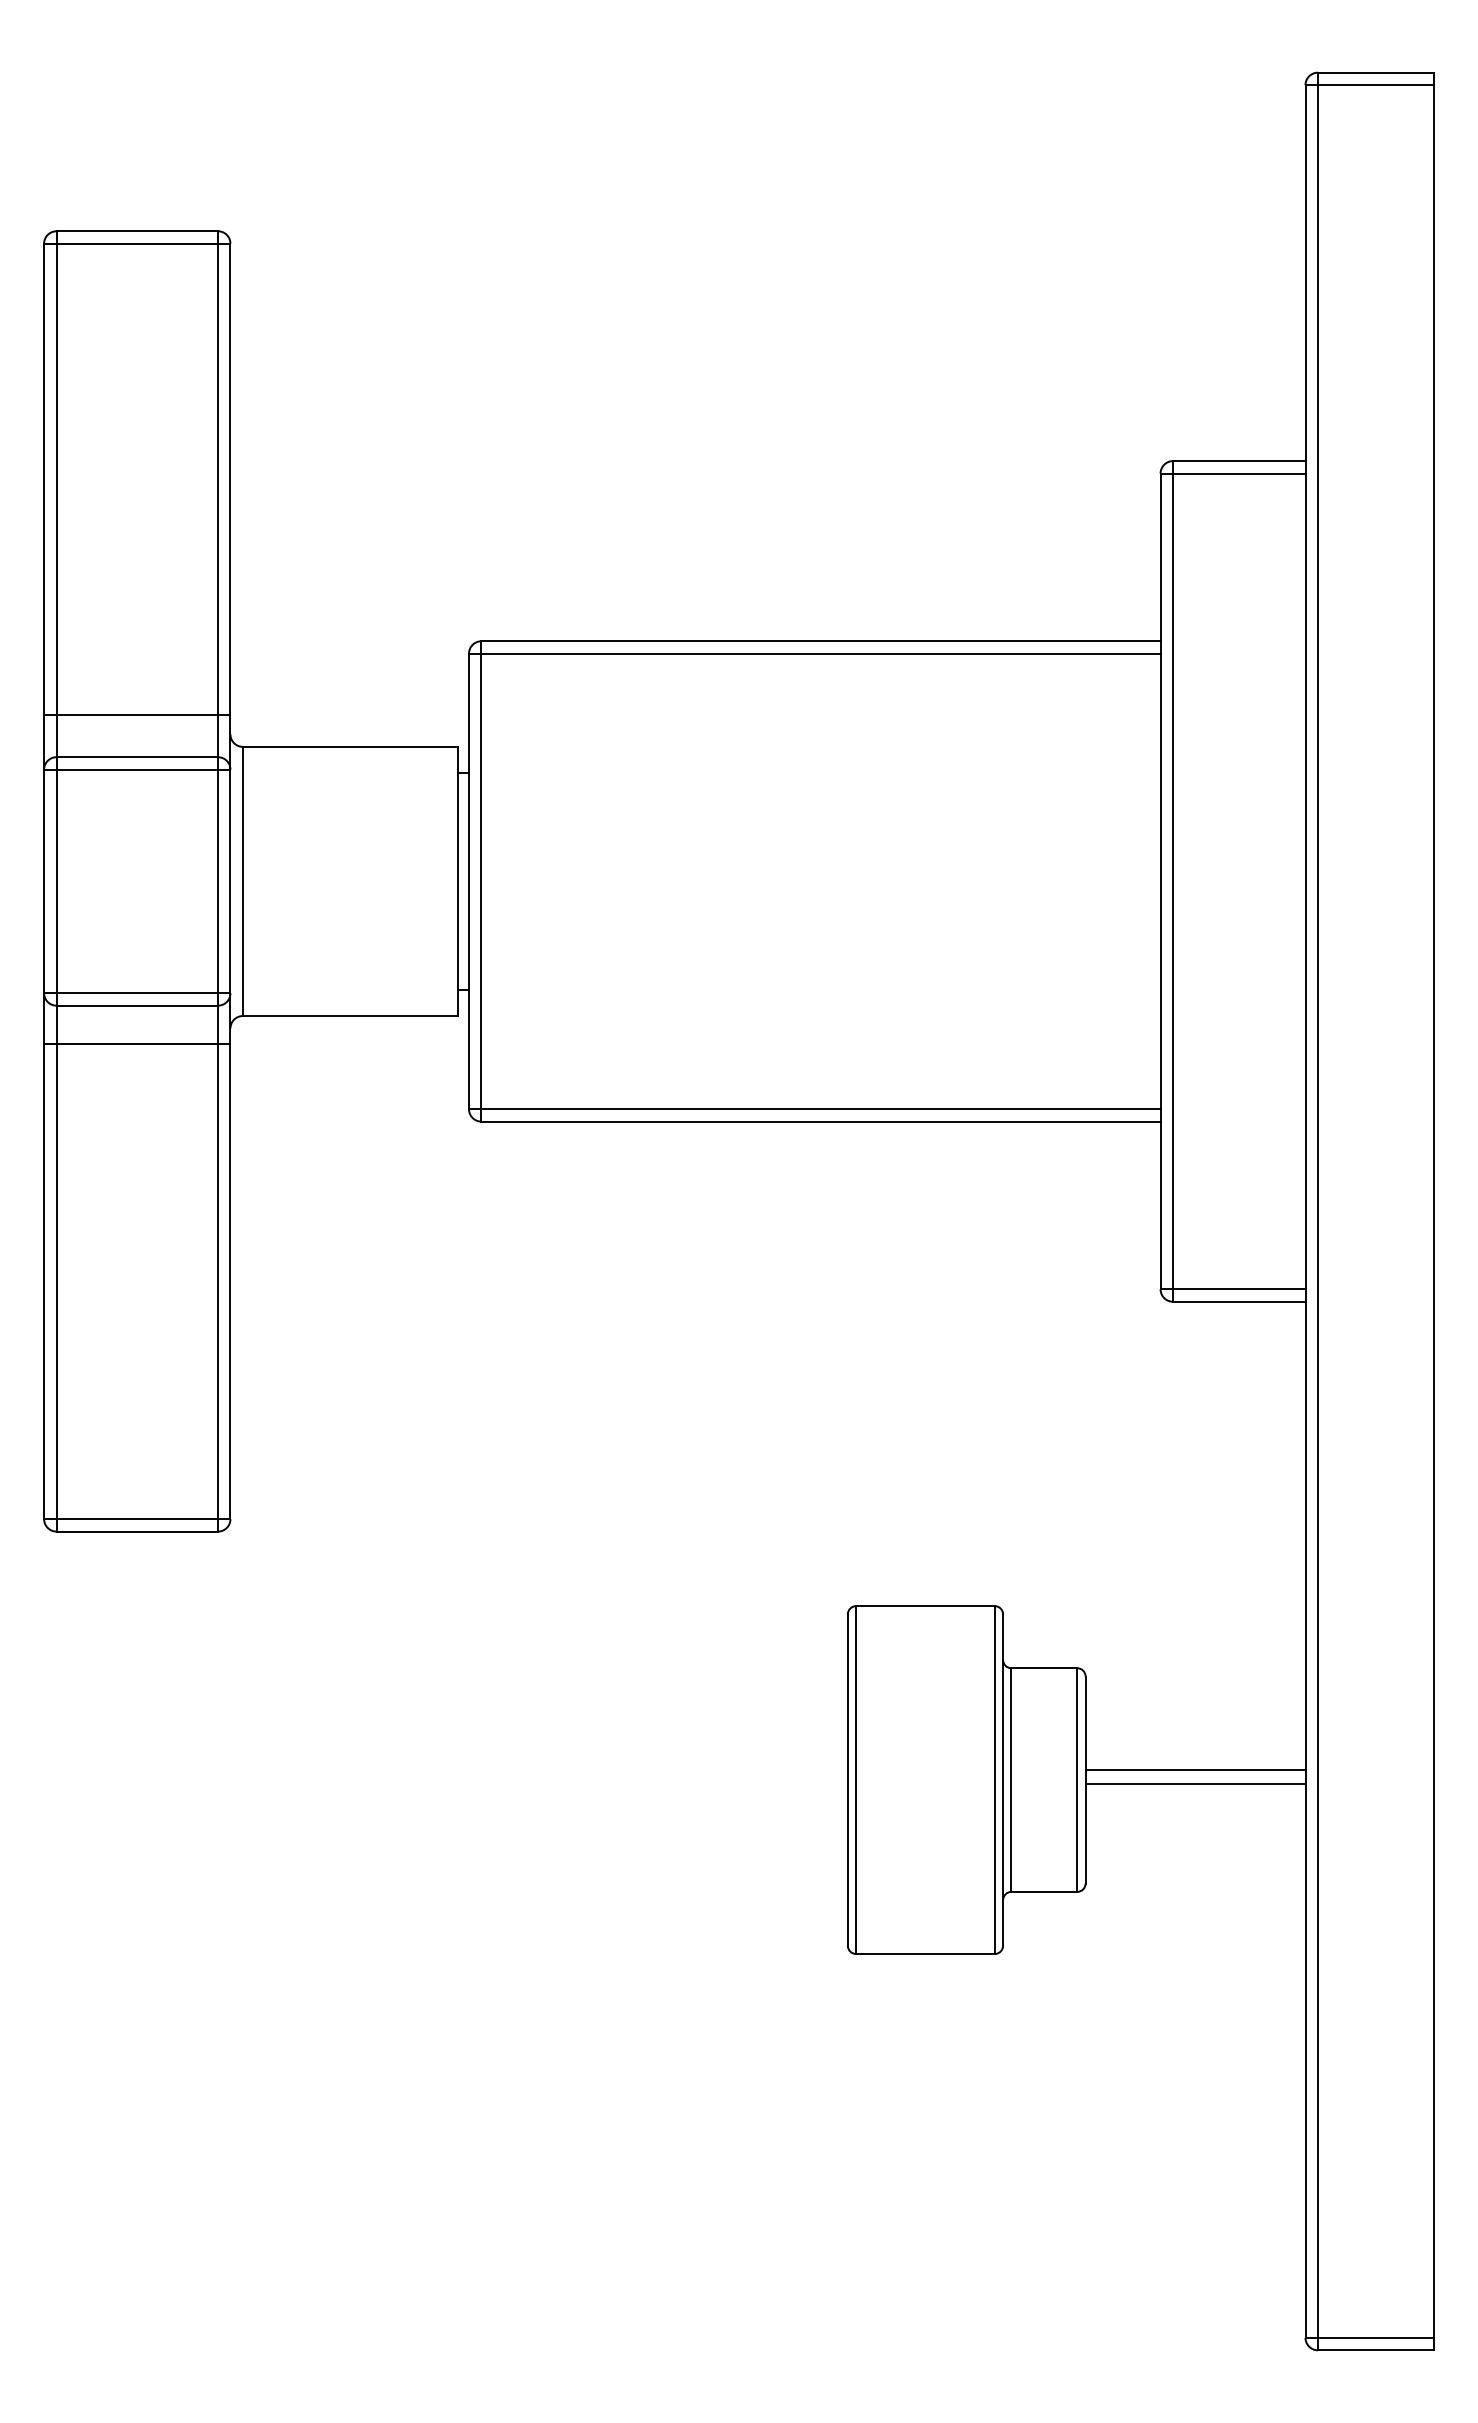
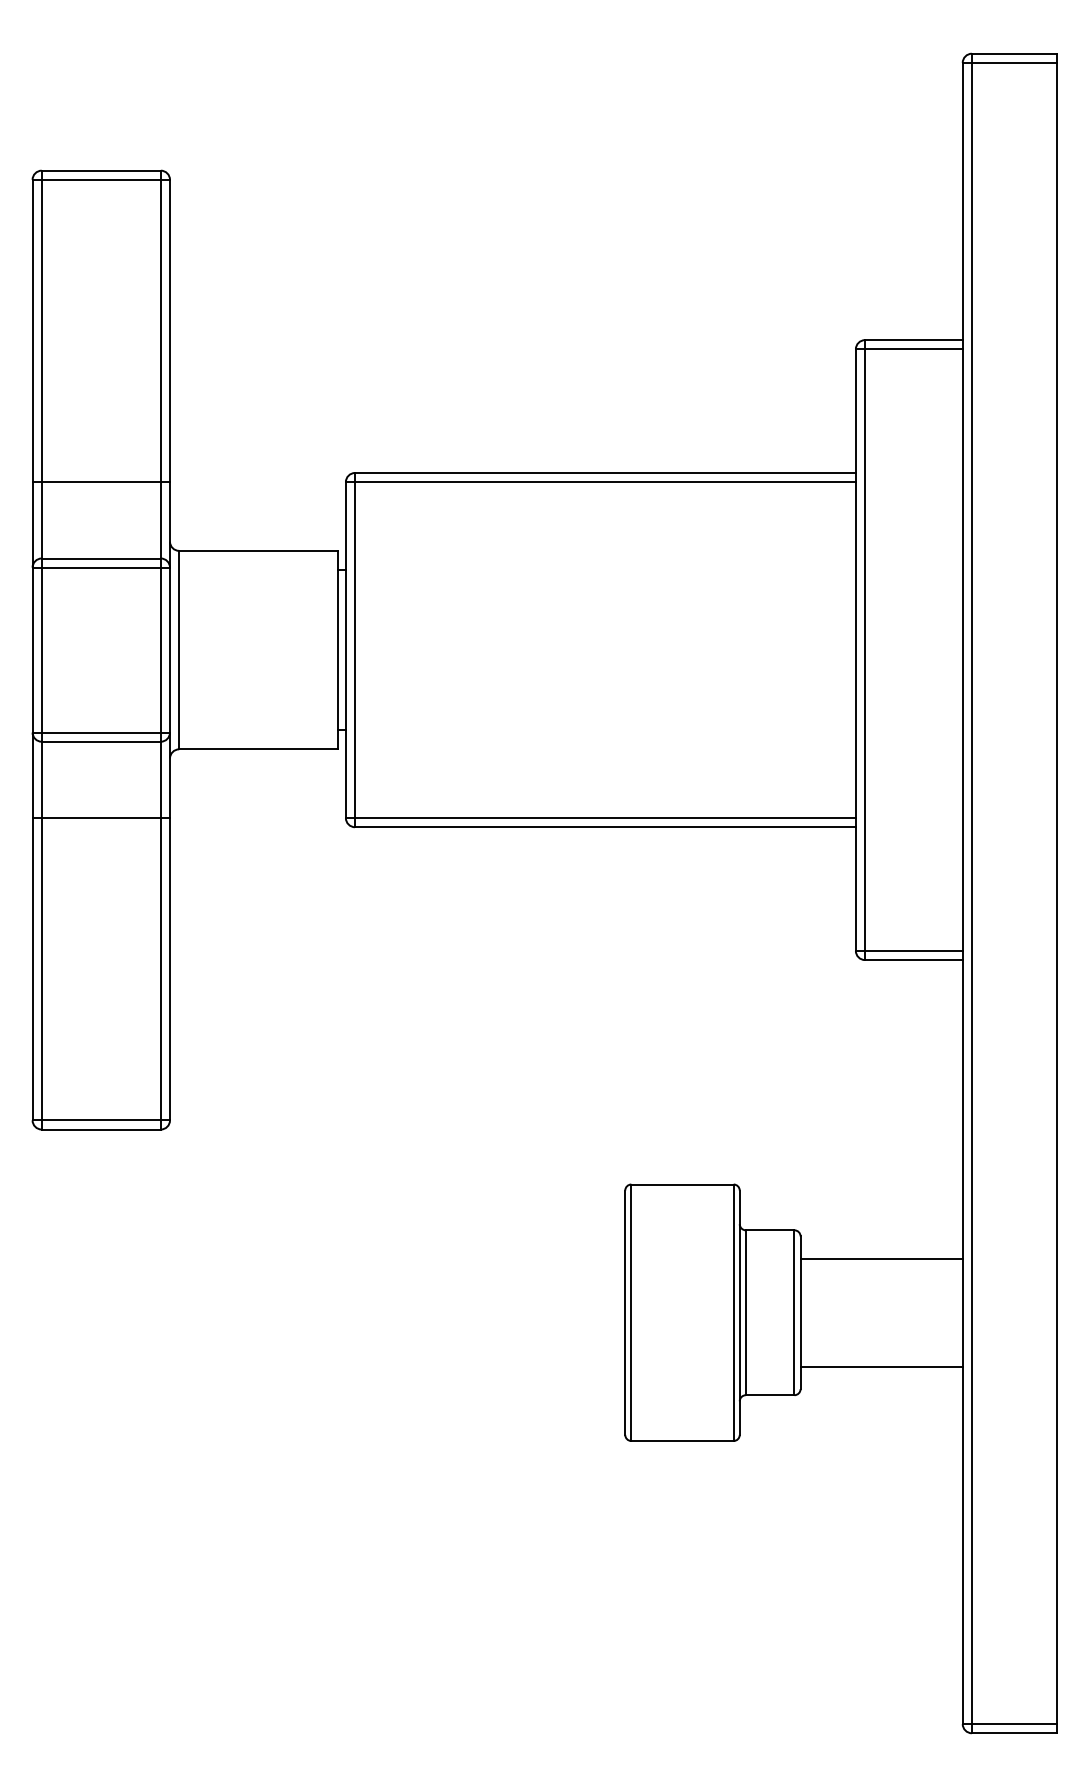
line: (137, 714) -> (101, 482), moved
line: (137, 1044) -> (101, 818), moved
line: (1195, 1769) -> (881, 1258), moved
line: (1195, 1784) -> (881, 1366), moved

